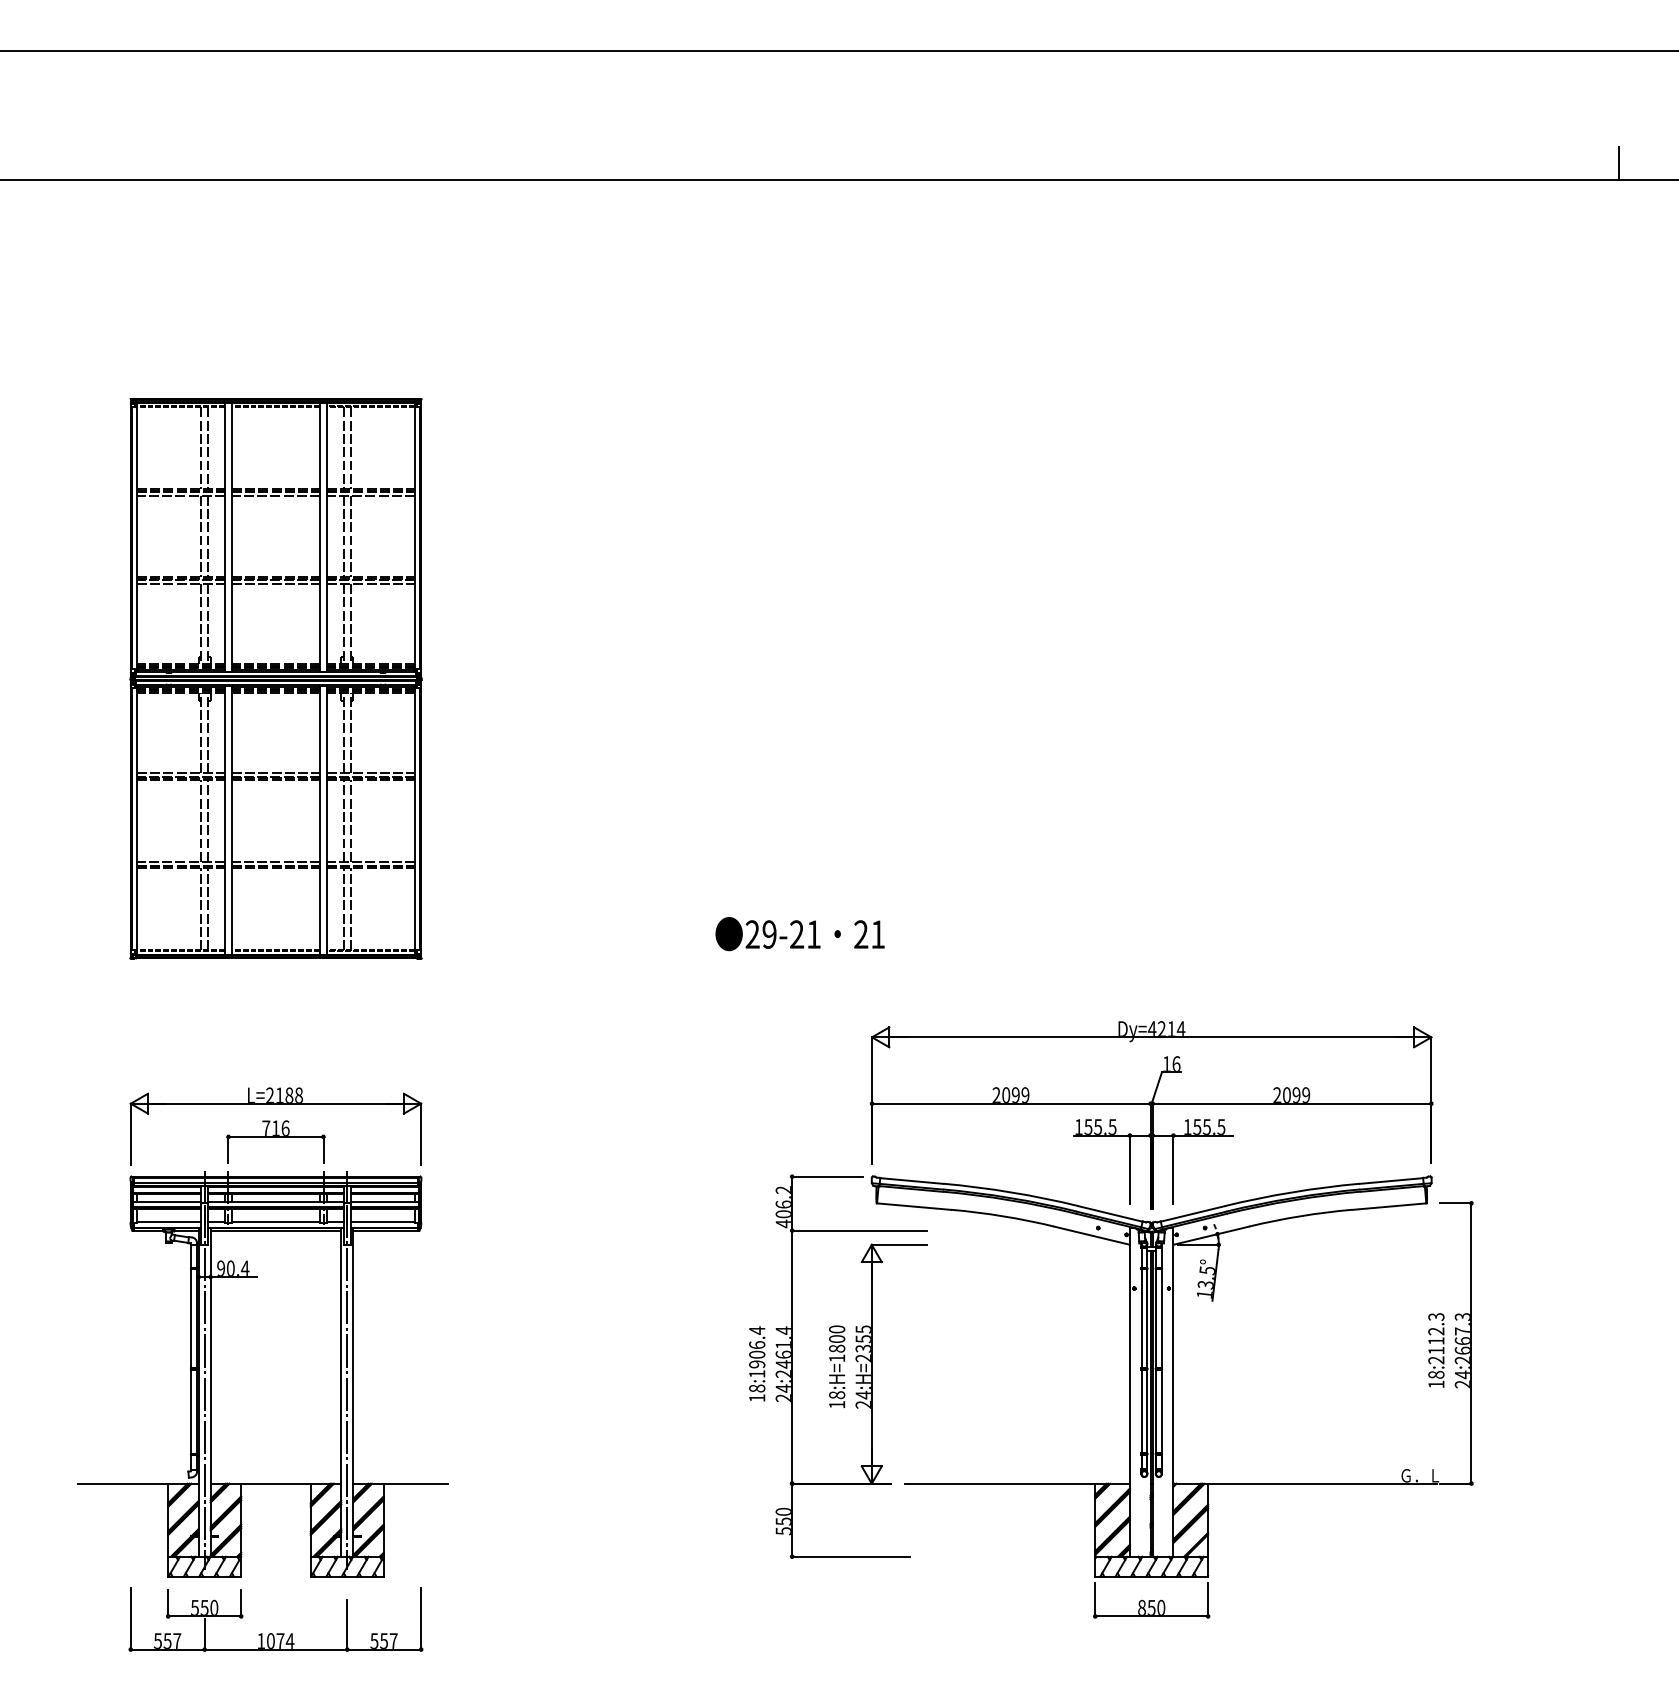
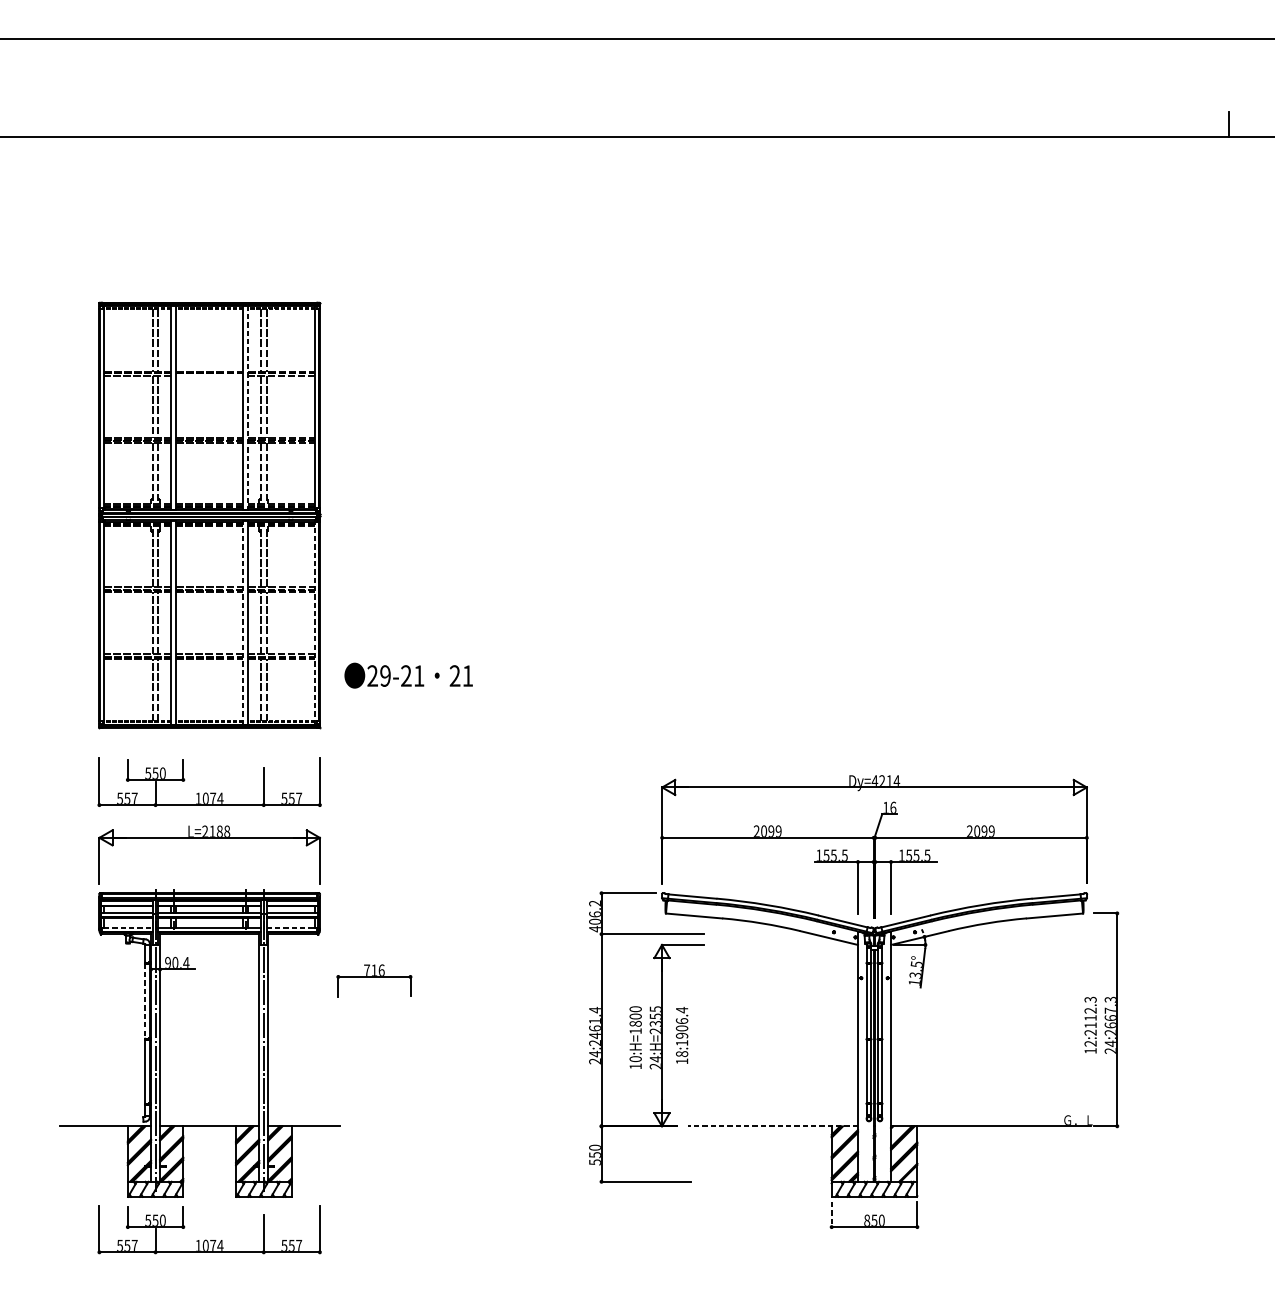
line: (275, 495) -> (209, 376), removed
line: (326, 537) -> (248, 407), solid -> dashed
line: (320, 820) -> (243, 622), solid -> dashed
line: (415, 820) -> (315, 622), solid -> dashed
text: (799, 934) -> (408, 675), moved
part: (276, 1044) -> (210, 792), added
part: (275, 1141) -> (374, 980), moved
line: (169, 1222) -> (128, 928), solid -> dashed
line: (383, 1222) -> (291, 928), solid -> dashed
line: (191, 1319) -> (145, 1001), solid -> dashed
text: (757, 1363) -> (682, 1035), moved
text: (1436, 1374) -> (1090, 1043), 18:2112.3 -> 12:2112.3
text: (836, 1395) -> (635, 1059), 18:H=1800 -> 10:H=1800
line: (1017, 1483) -> (772, 1126), solid -> dashed
line: (1095, 1599) -> (831, 1214), solid -> dashed

